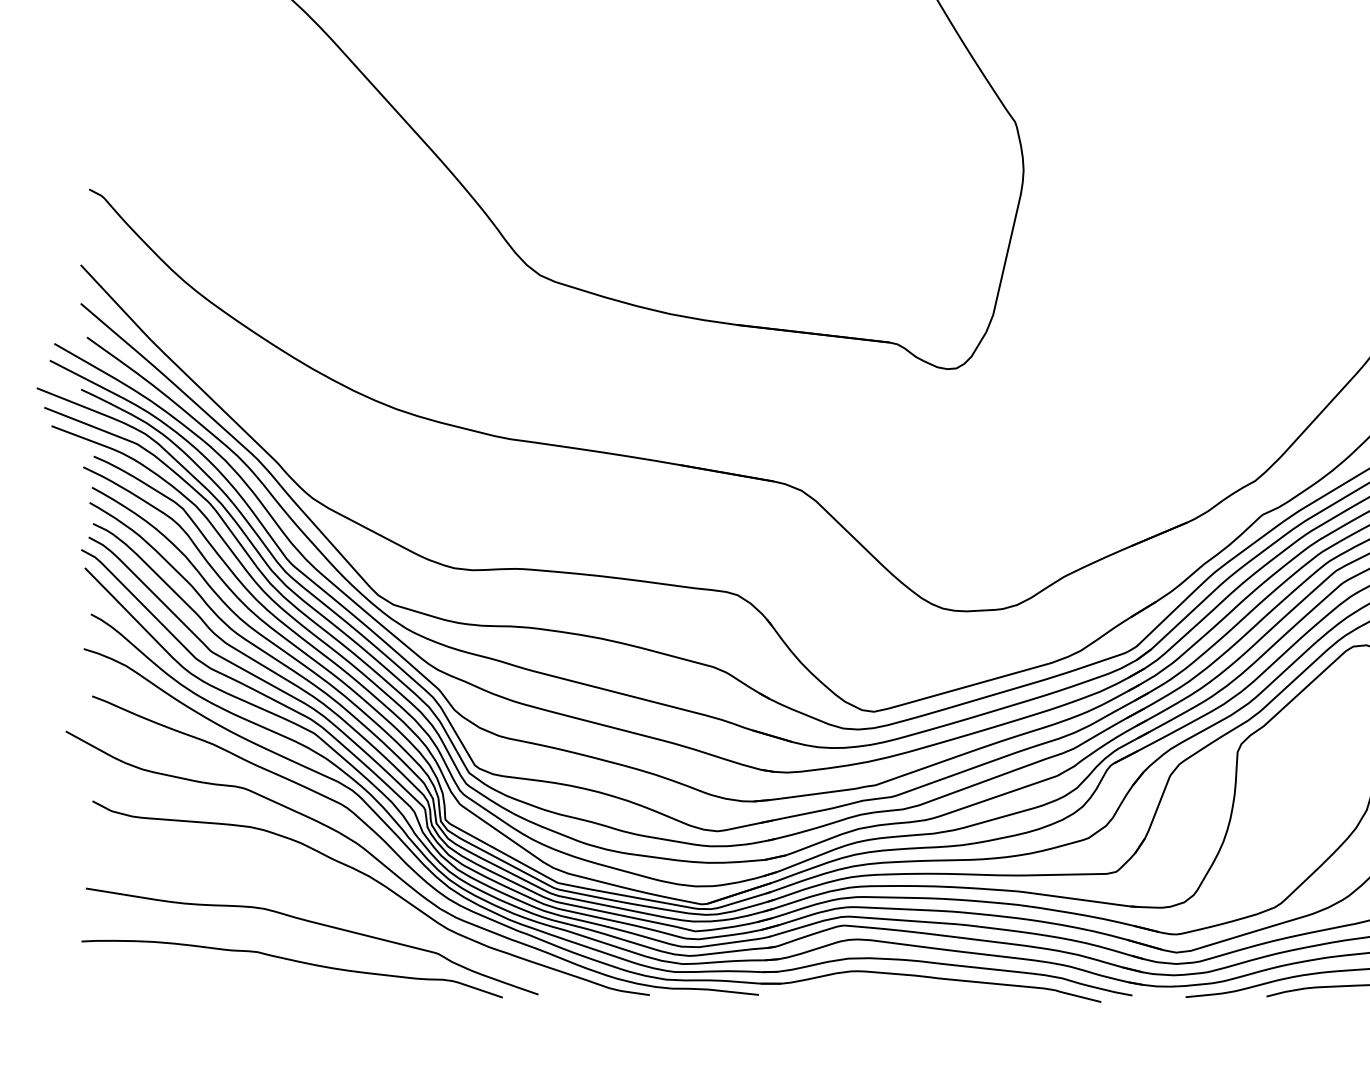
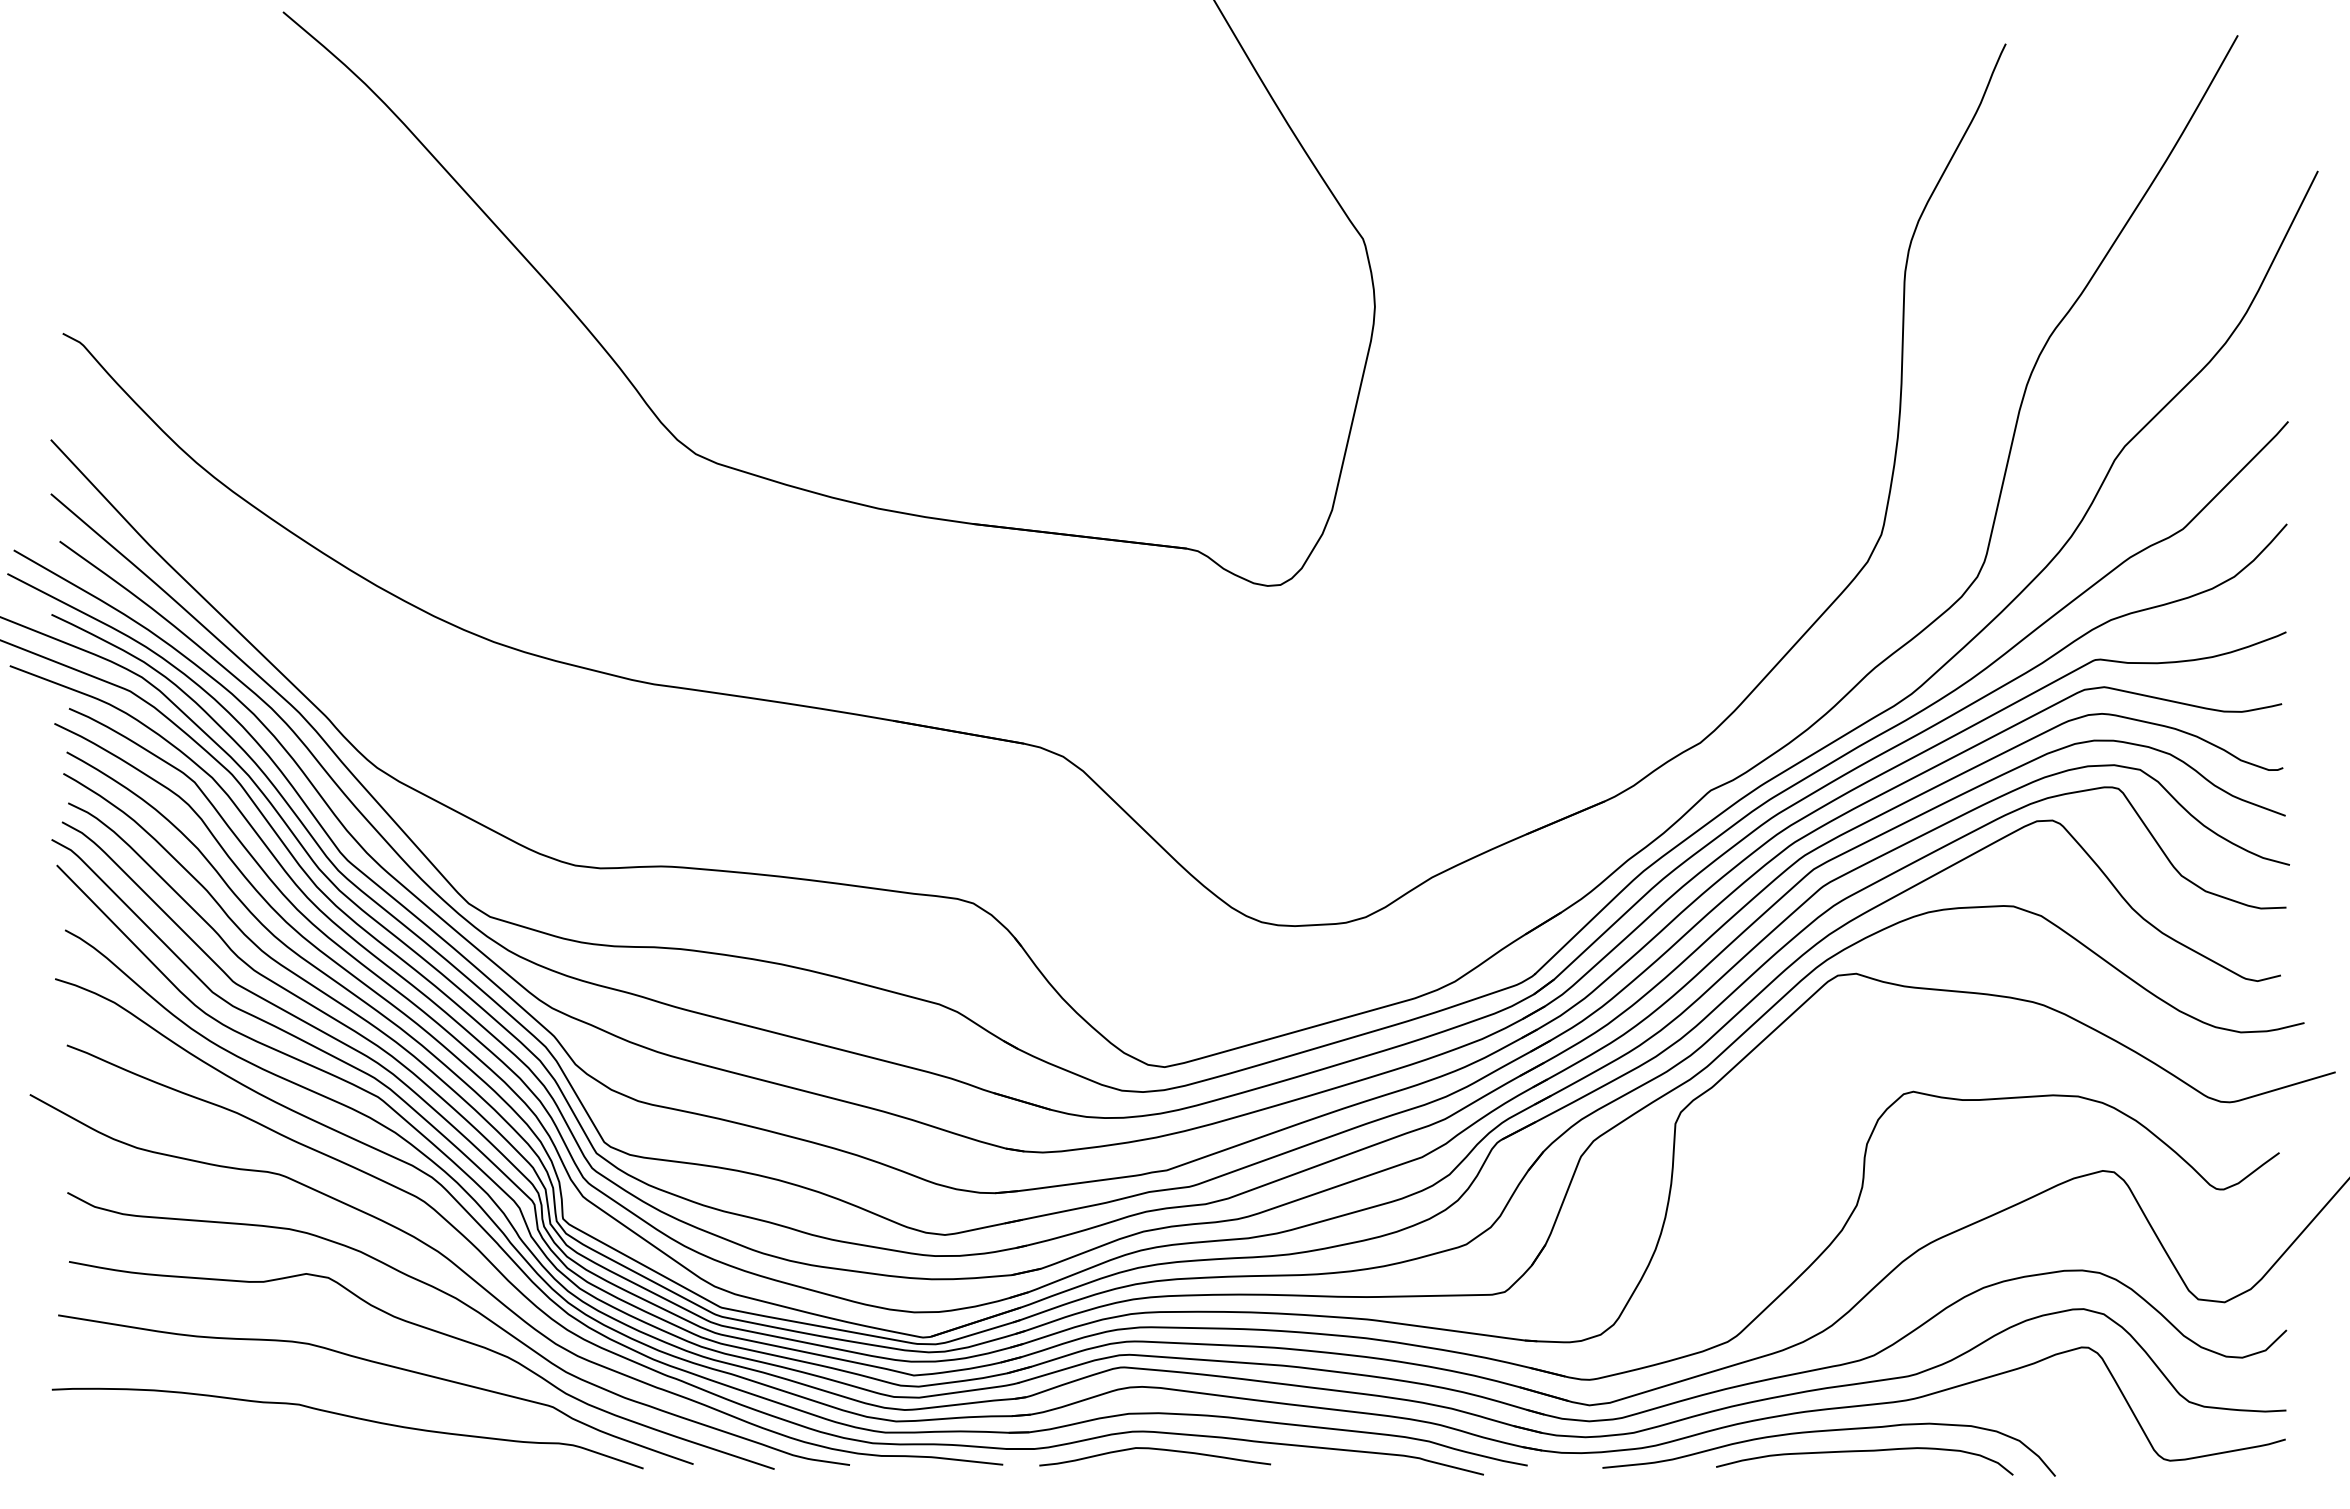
curve: (352, 900) -> (432, 1331), added
curve: (869, 984) -> (1158, 1450), added

